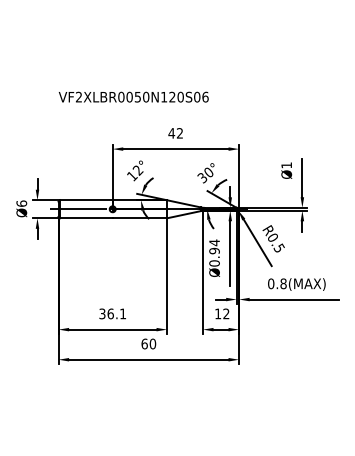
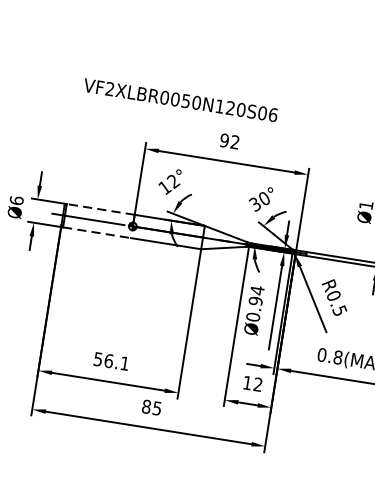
text: (133, 96) -> (180, 99), moved
text: (171, 133) -> (224, 140), 42 -> 92
line: (85, 200) -> (99, 209), solid -> dashed
line: (86, 218) -> (97, 233), solid -> dashed
text: (102, 313) -> (98, 358), 36.1 -> 56.1
text: (148, 343) -> (151, 406), 60 -> 85

